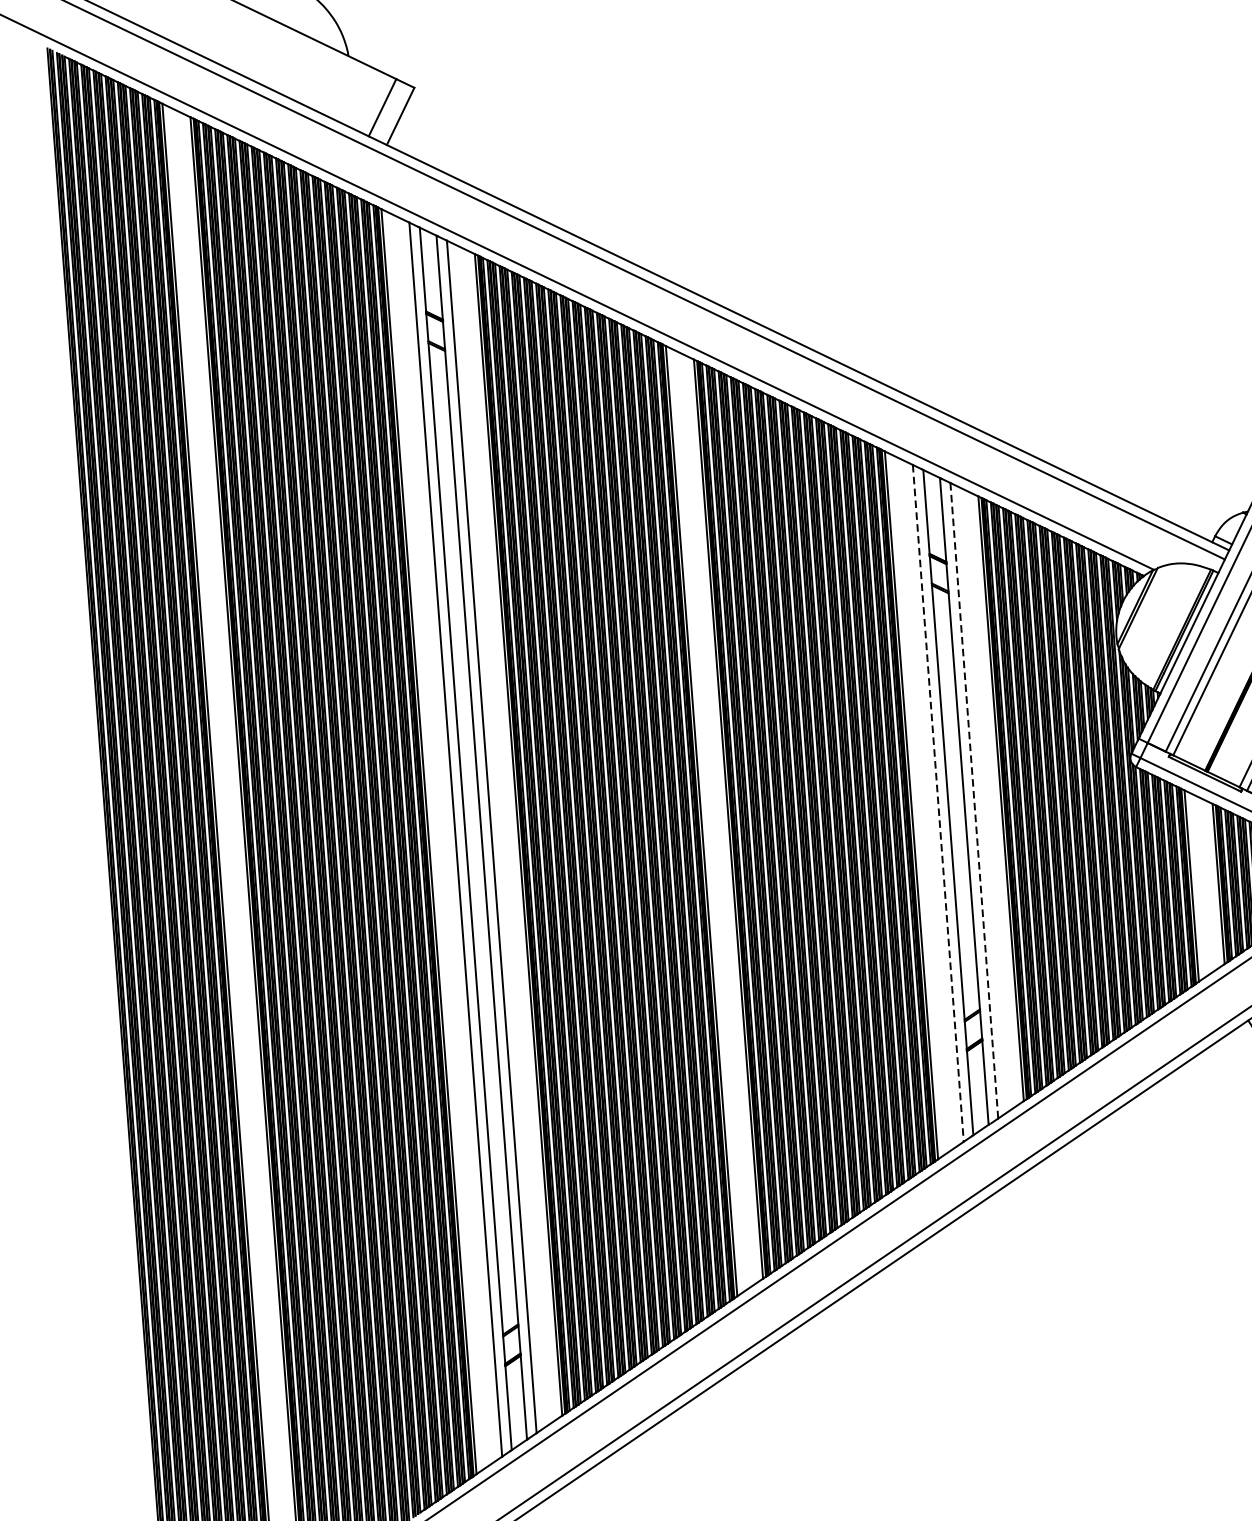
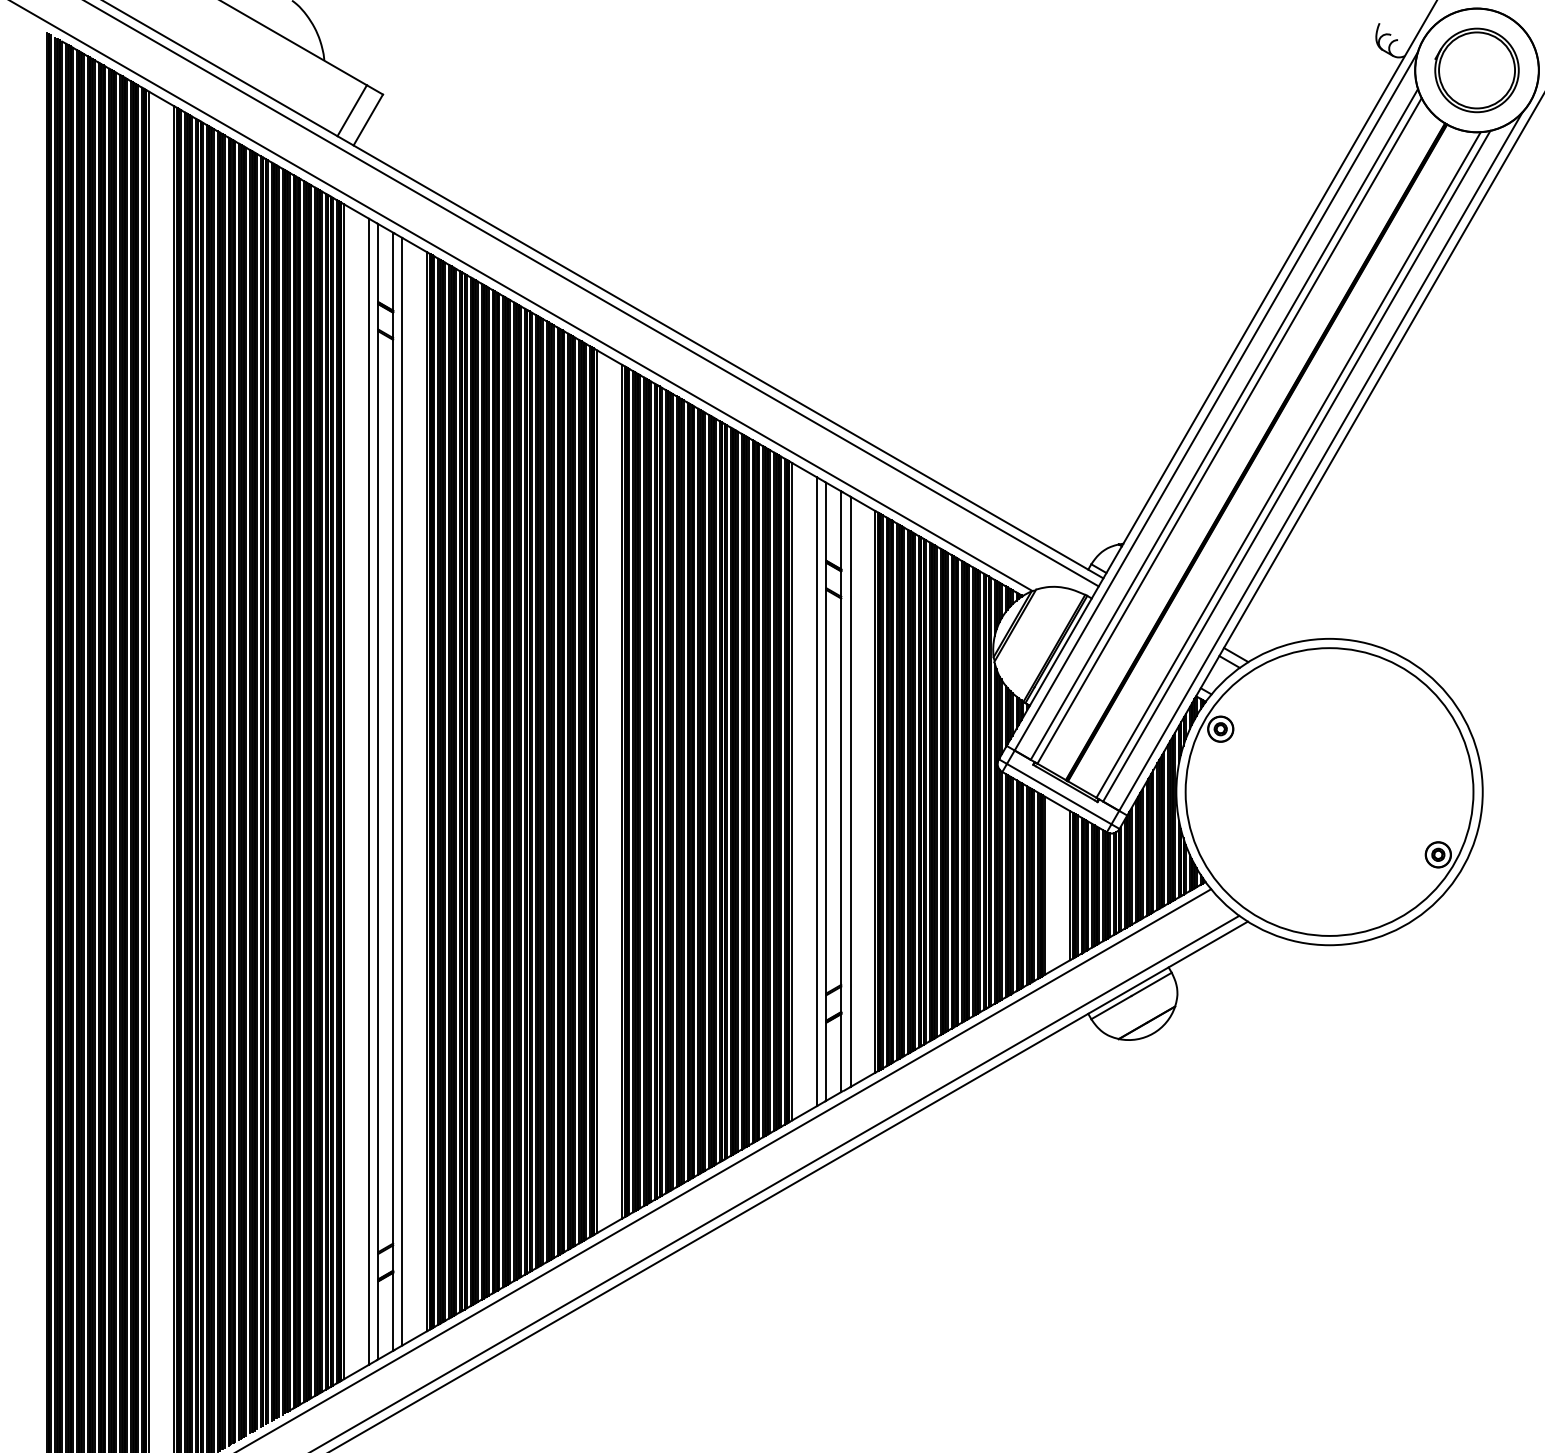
line: (974, 801) -> (850, 792), dashed -> solid
line: (938, 804) -> (817, 792), dashed -> solid

